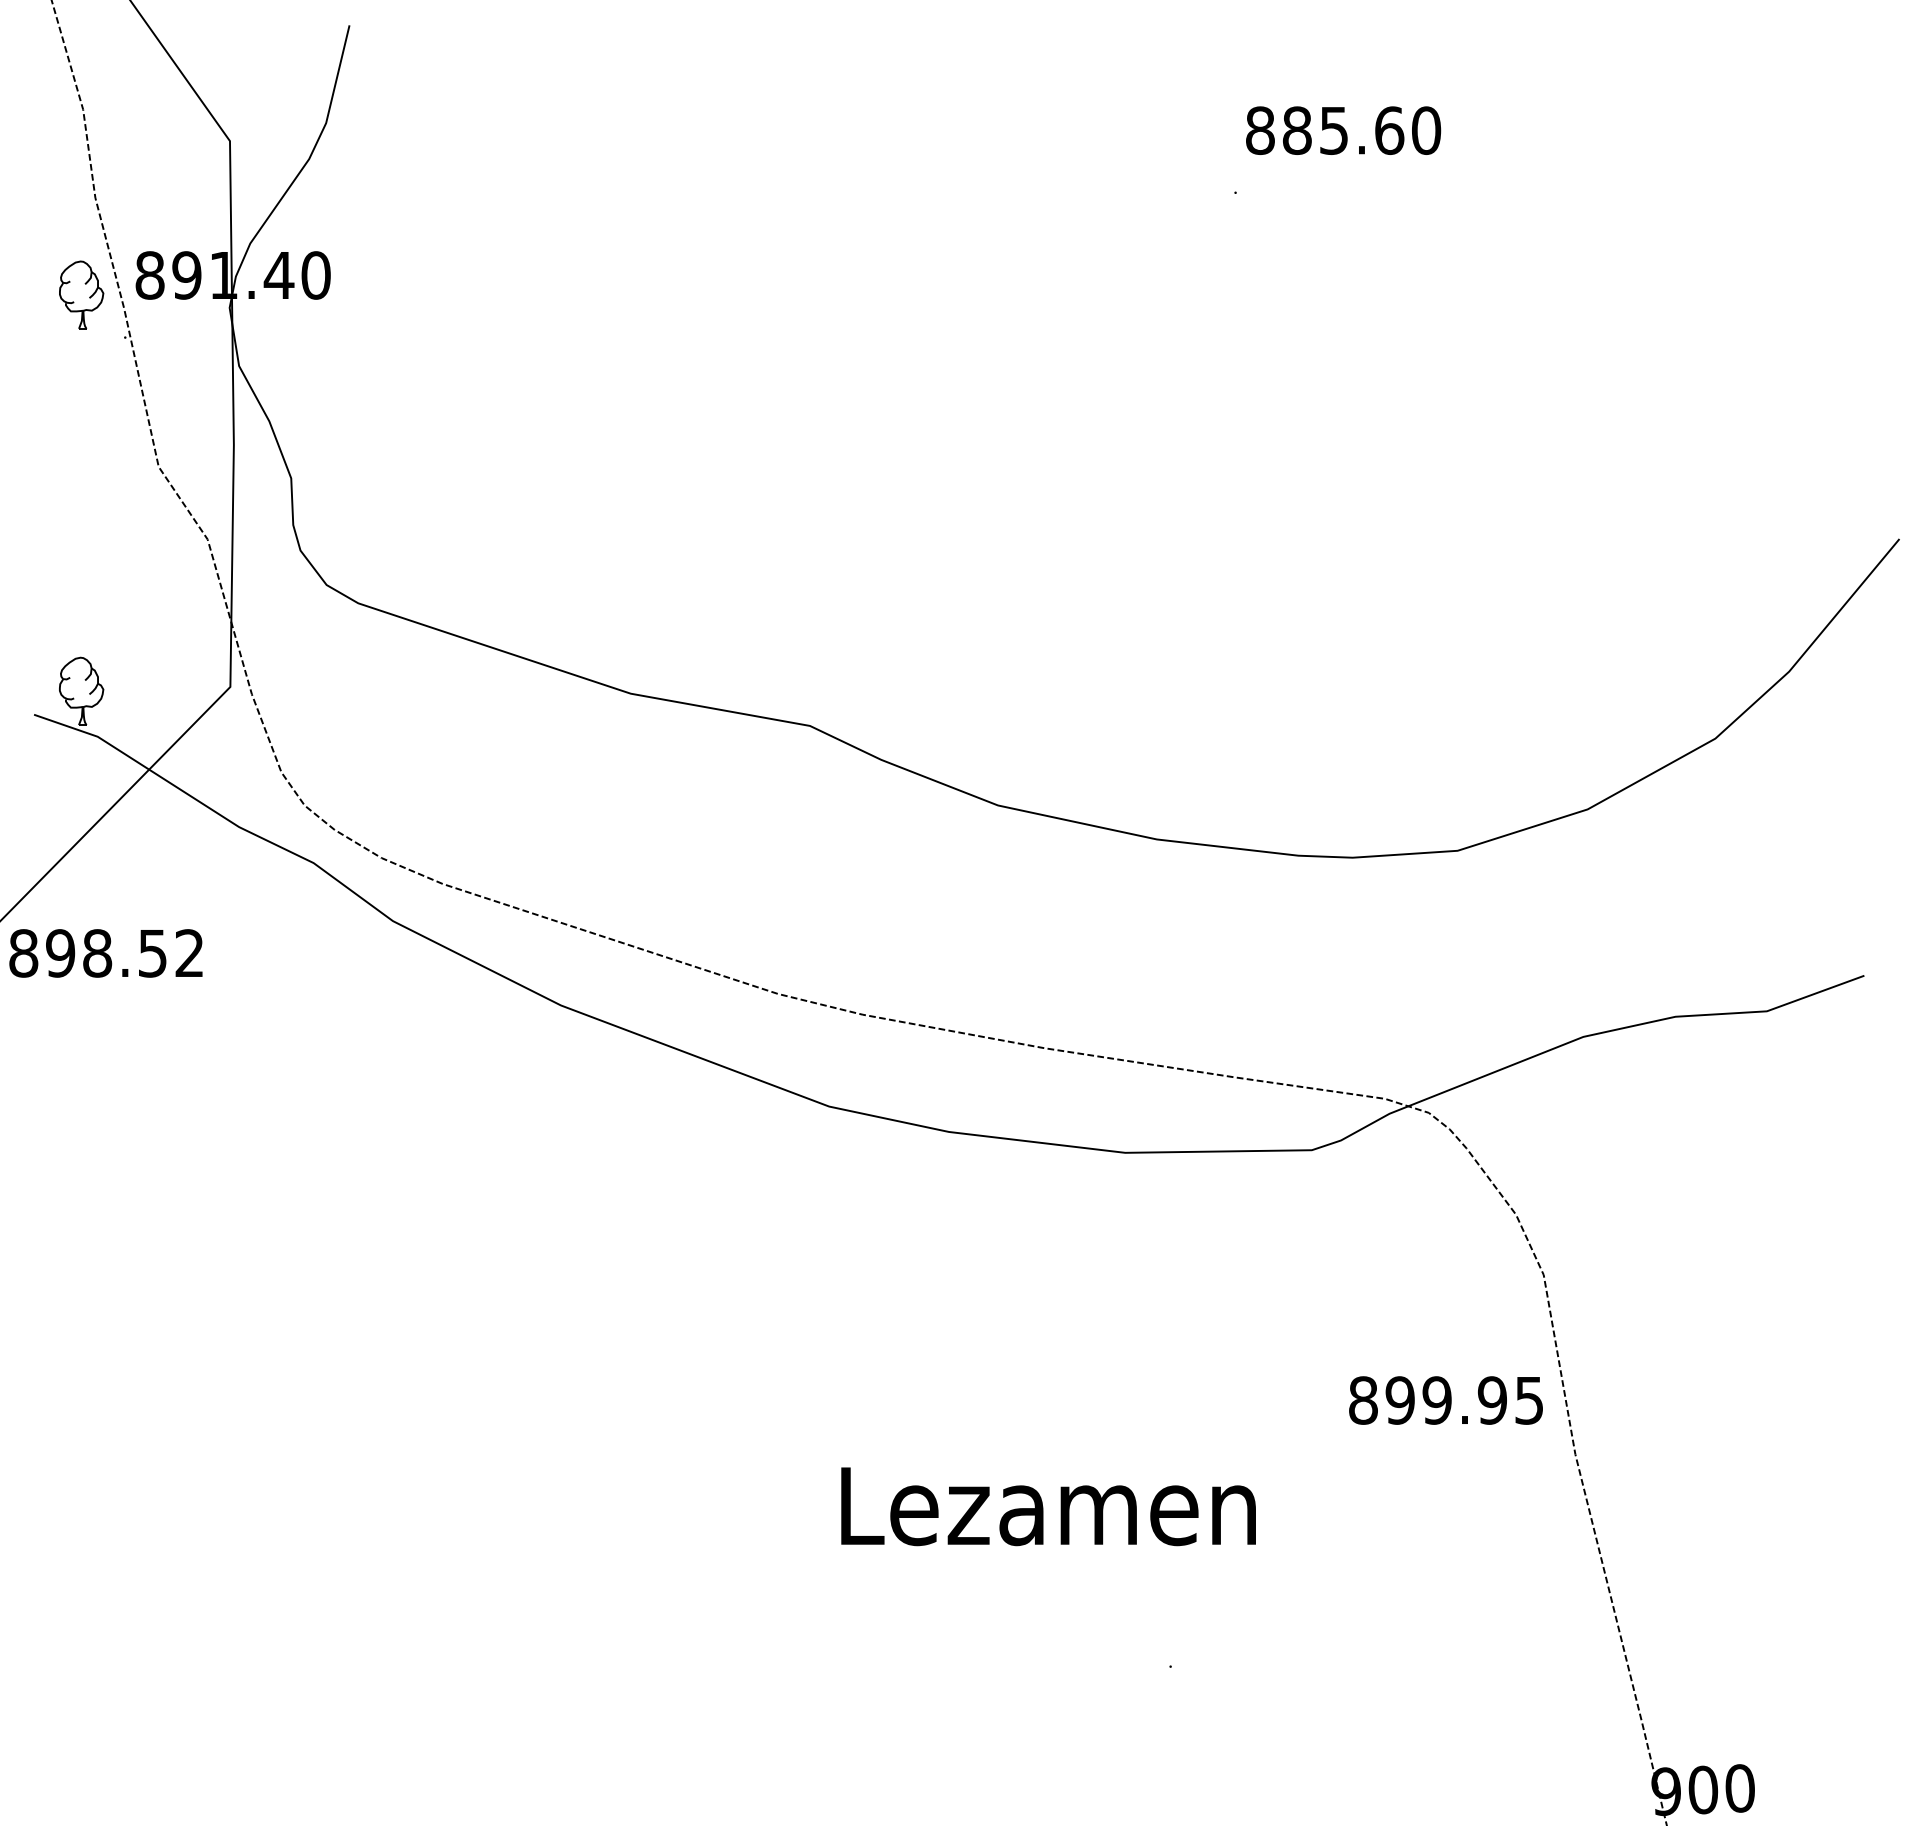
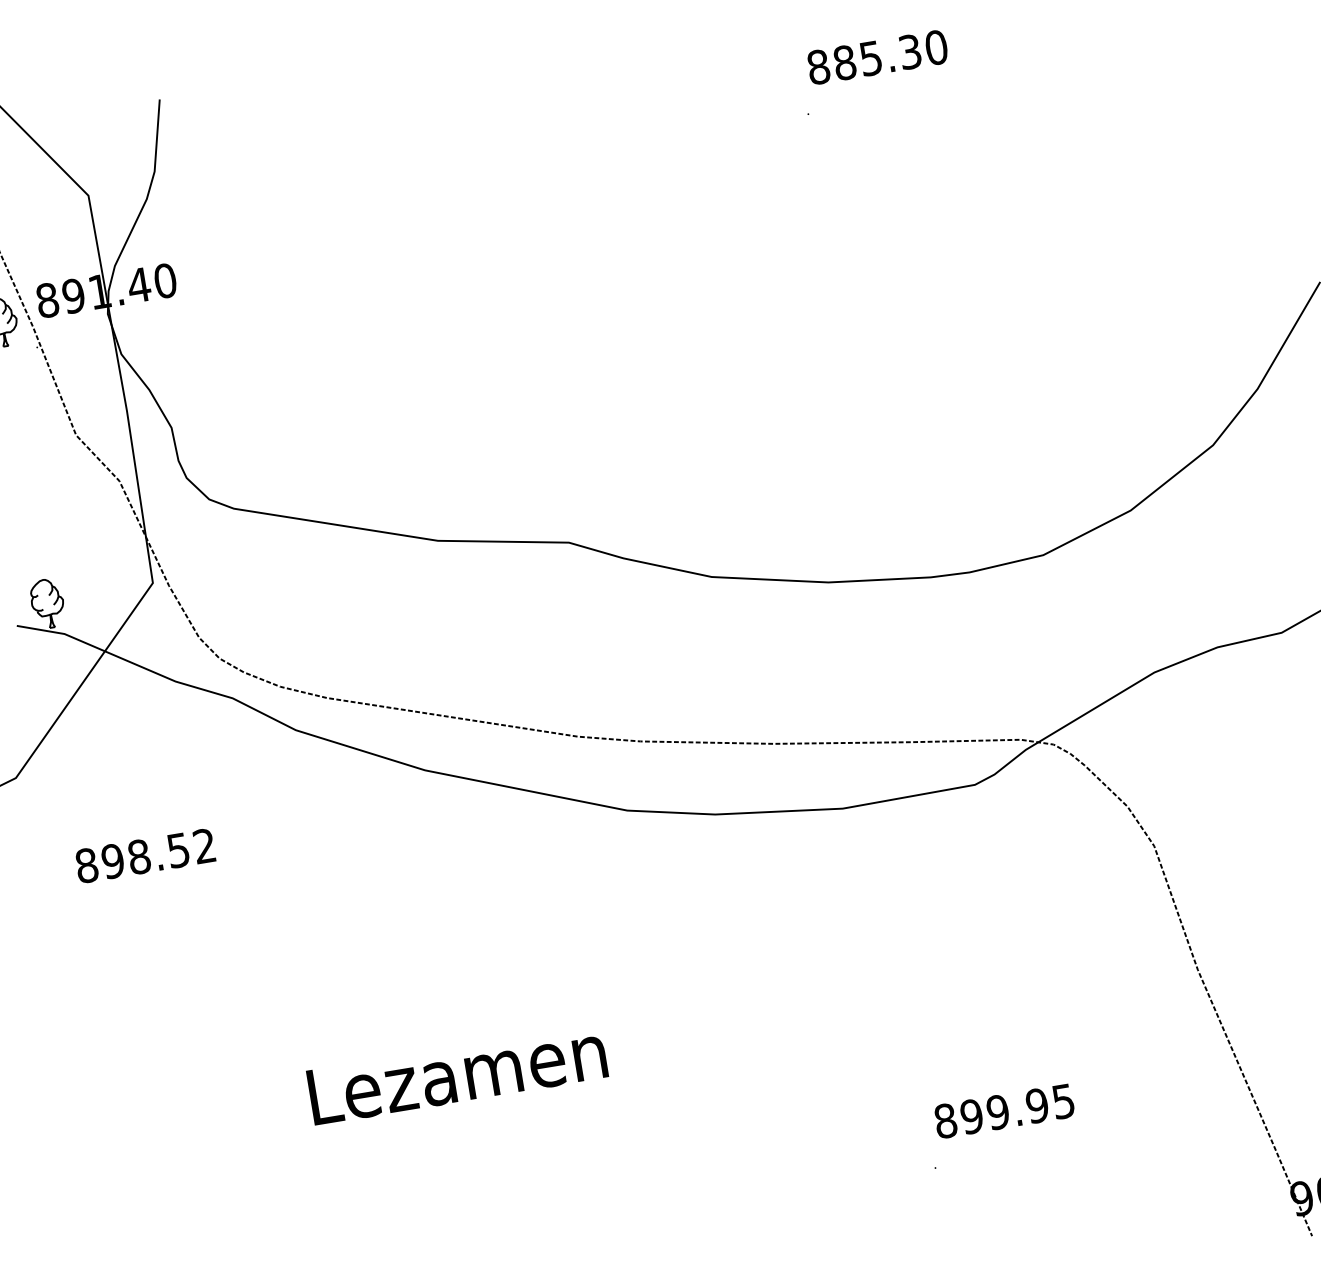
text: (1389, 130) -> (910, 51), 885.60 -> 885.30
text: (105, 953) -> (144, 856), moved
text: (1445, 1400) -> (1004, 1111), moved
text: (1048, 1506) -> (457, 1074), moved

